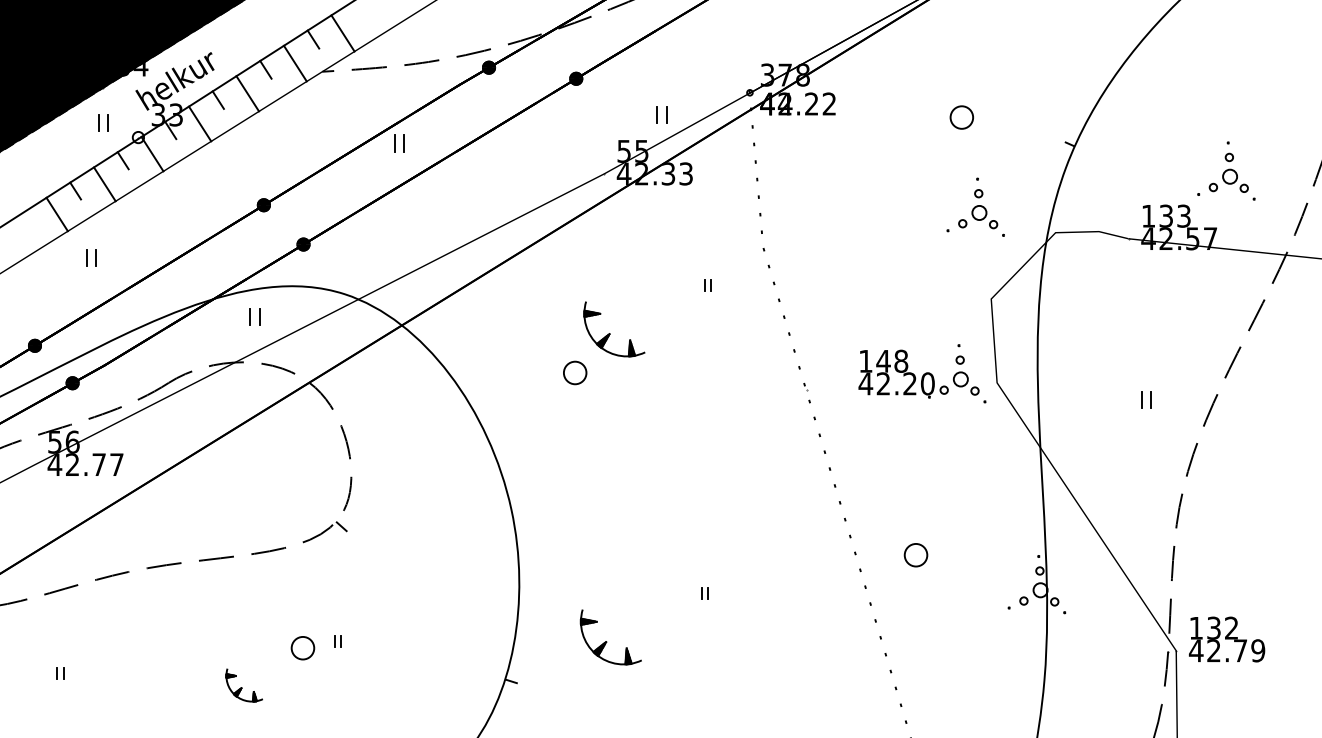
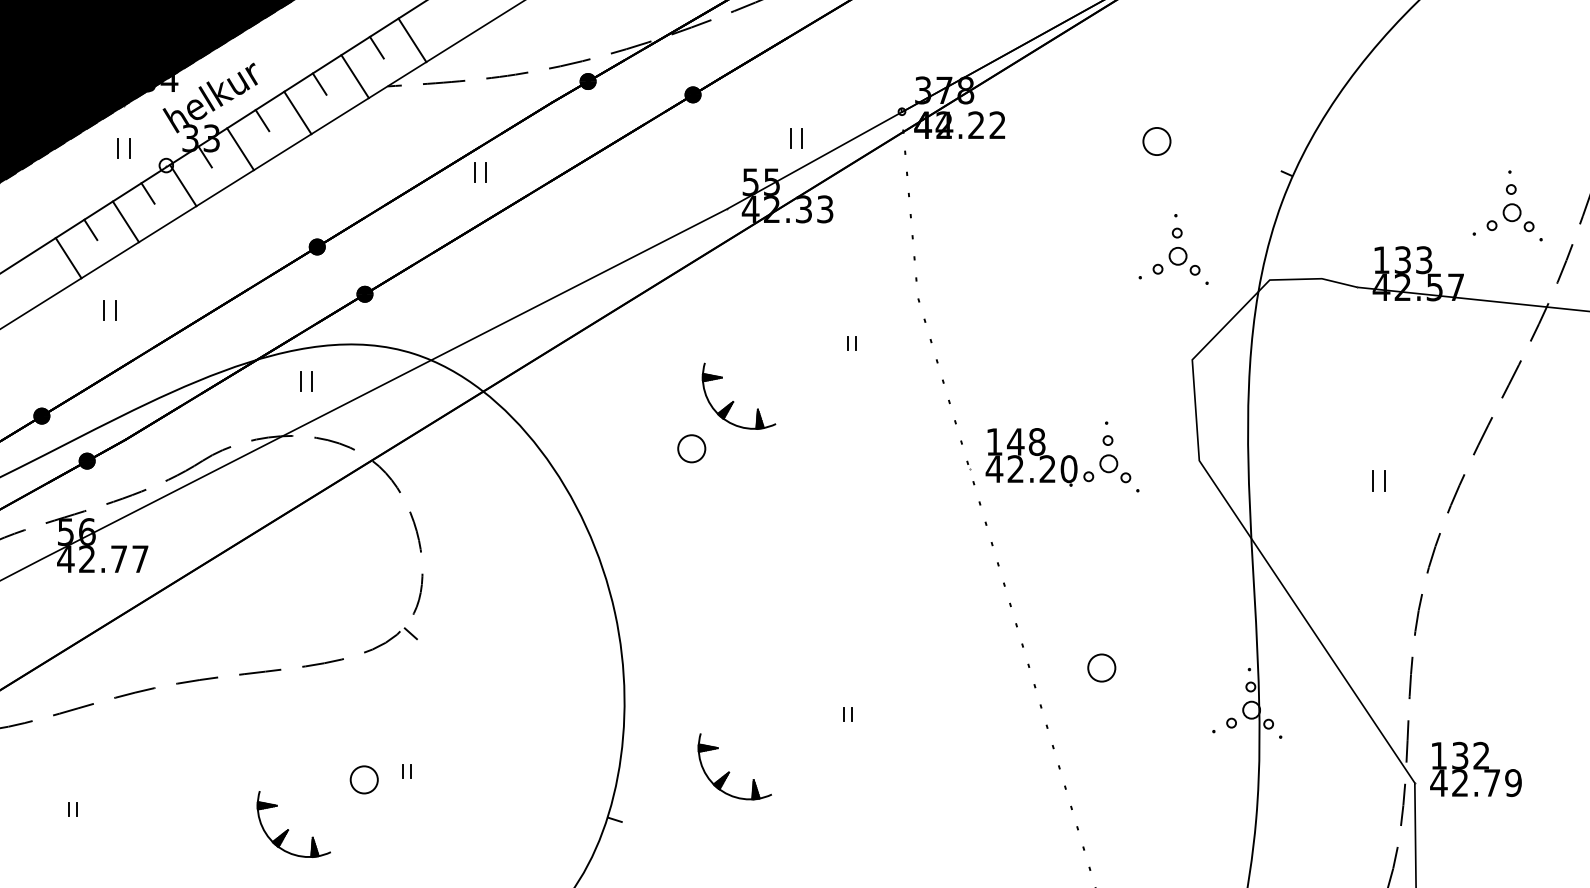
part: (1226, 170) -> (1507, 205), moved
part: (922, 373) -> (1062, 456), moved
part: (244, 685) -> (293, 824), size x1.67

